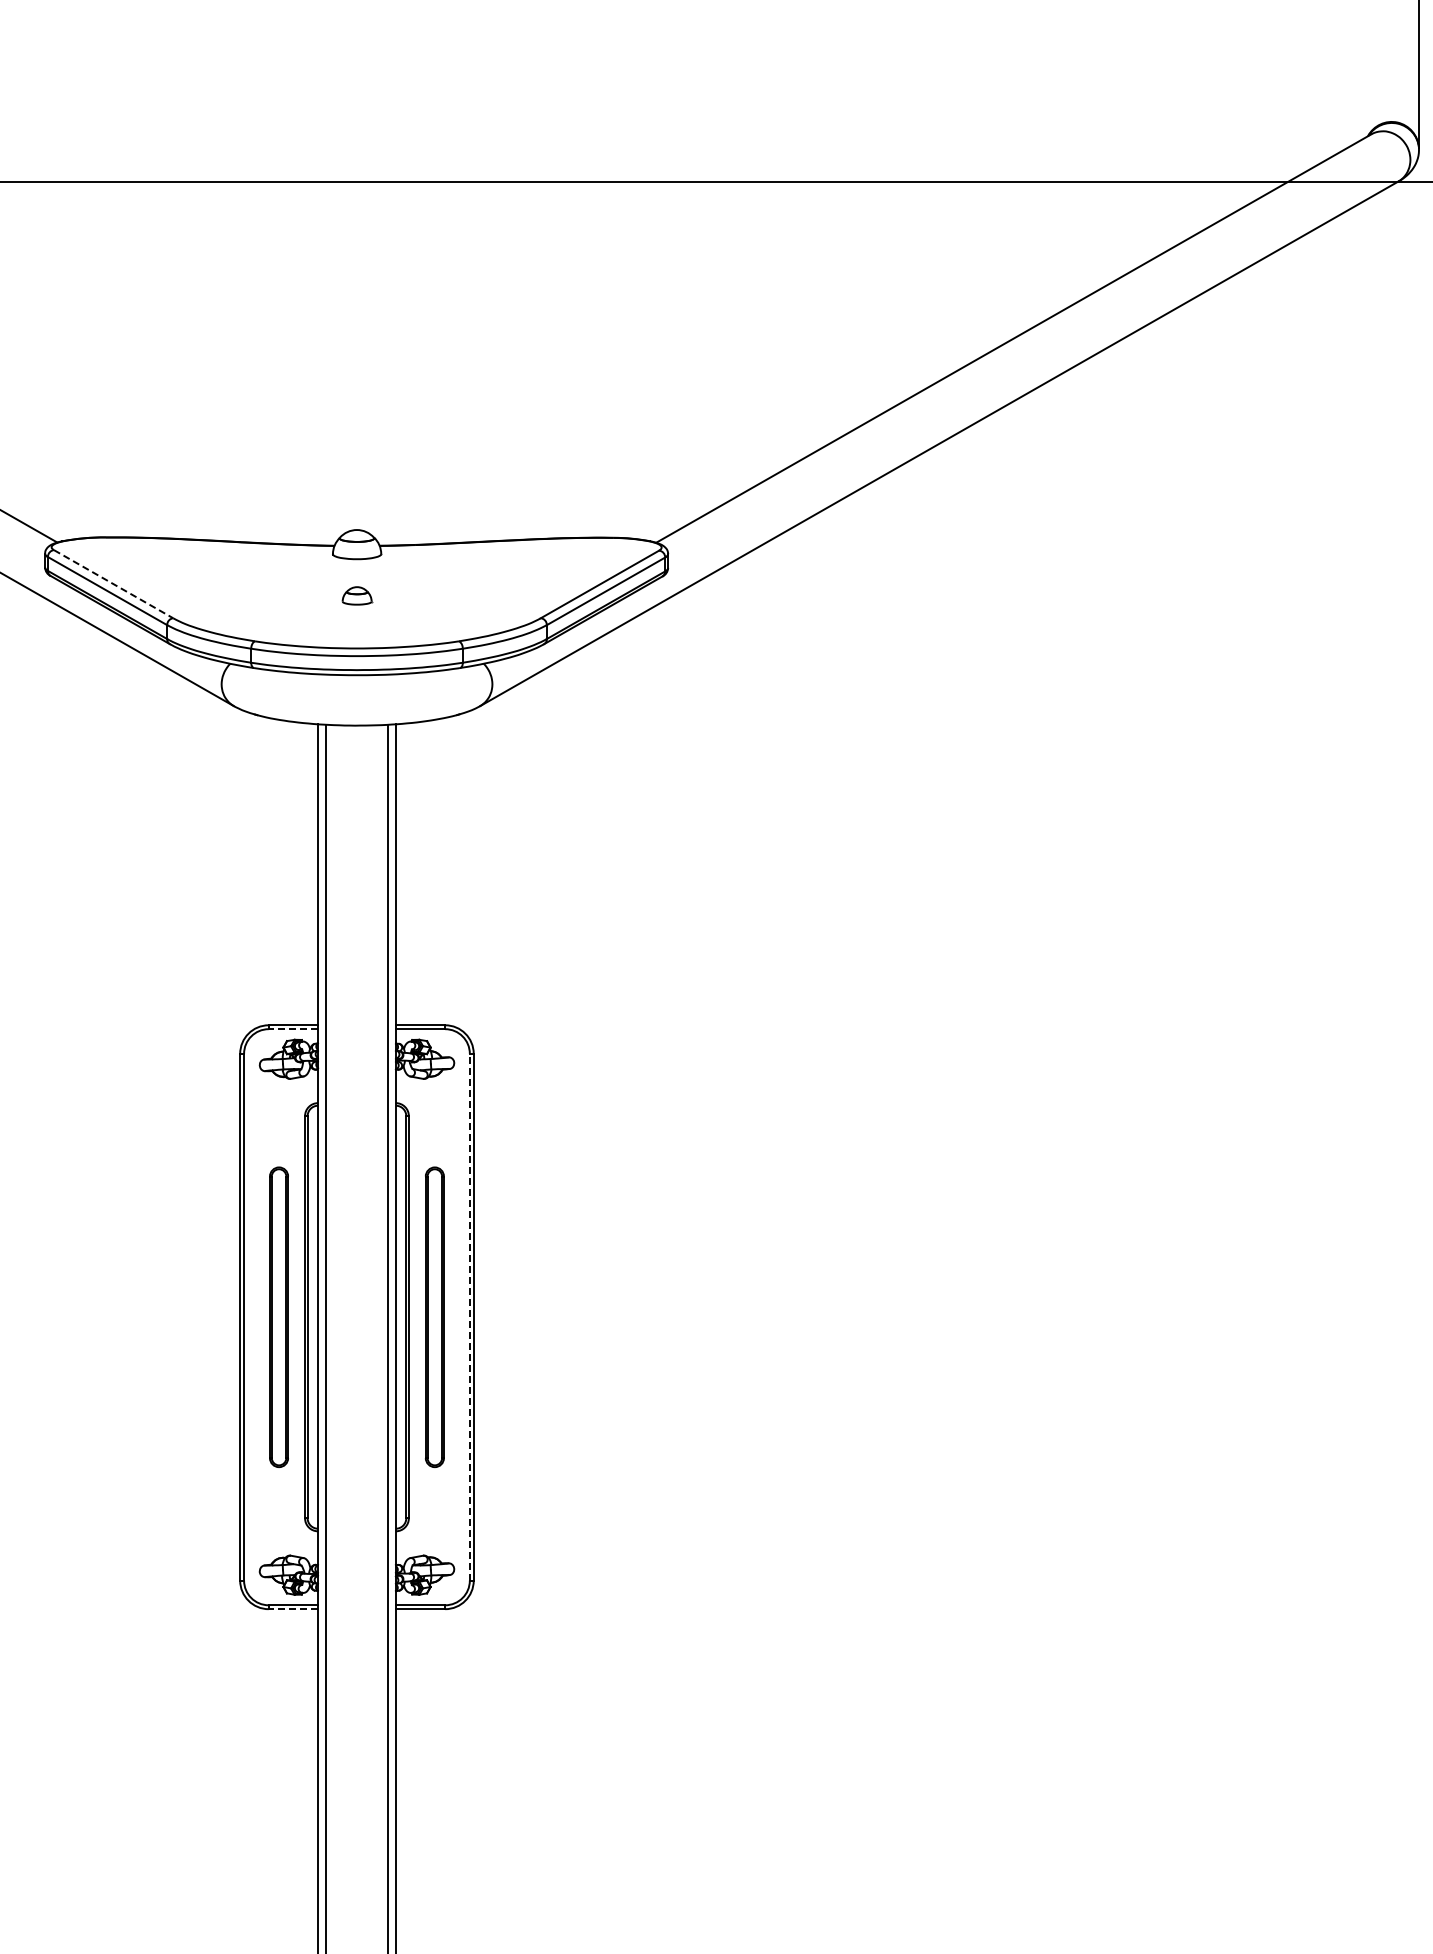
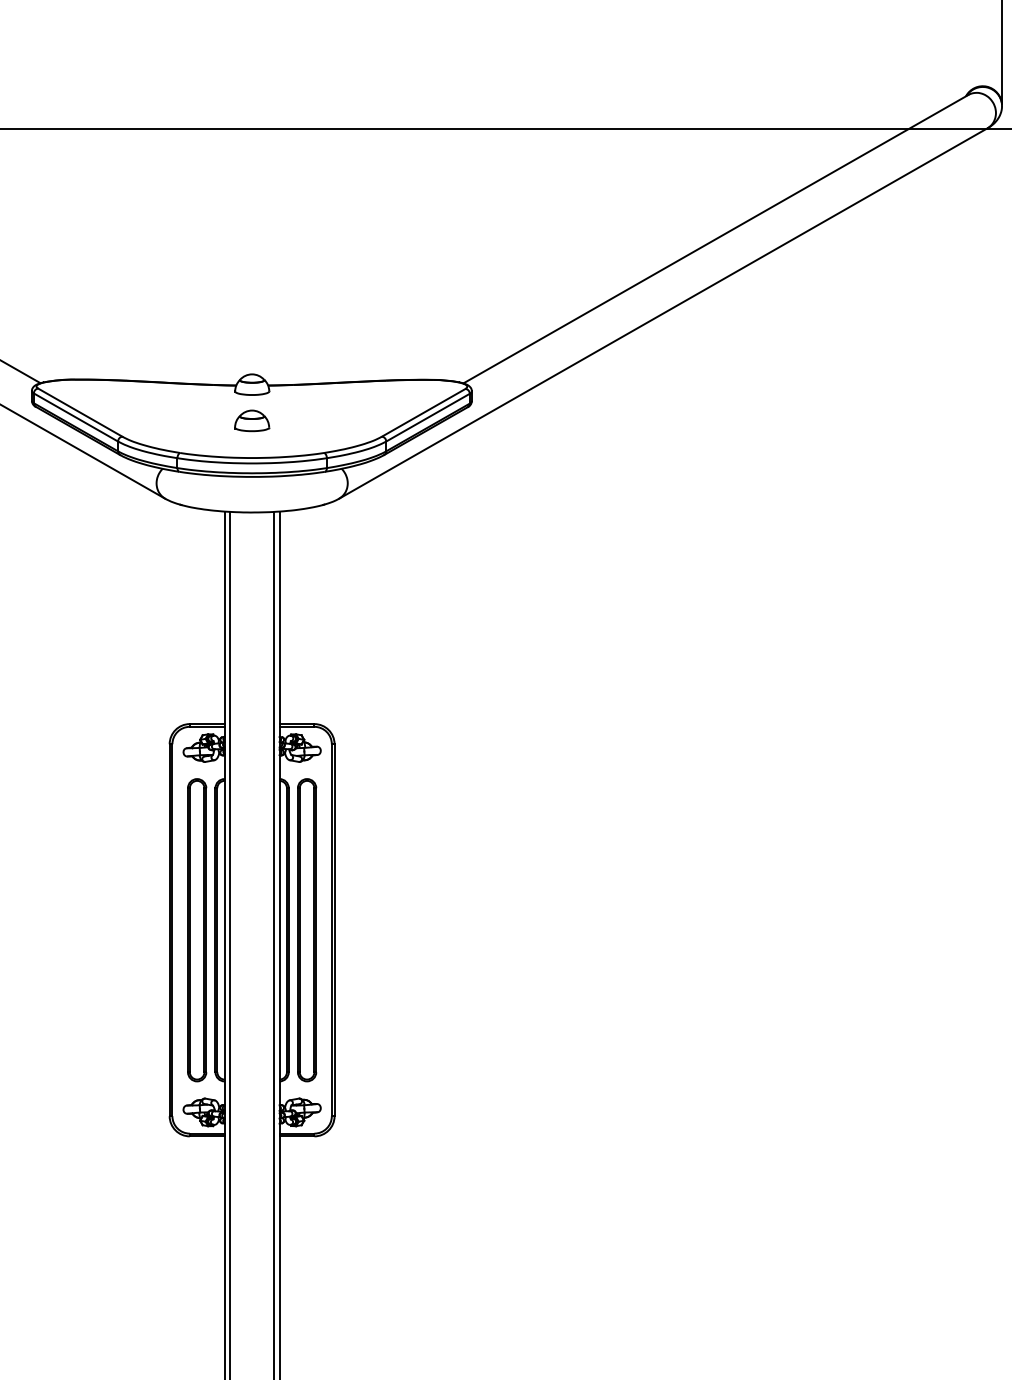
line: (113, 584) -> (80, 412), dashed -> solid
part: (357, 595) -> (252, 420), size x1.67
line: (293, 1029) -> (207, 727), dashed -> solid
line: (469, 1316) -> (331, 929), dashed -> solid
part: (278, 1317) -> (196, 930), size x1.43
part: (434, 1317) -> (306, 930), size x1.43
line: (293, 1609) -> (207, 1136), dashed -> solid

